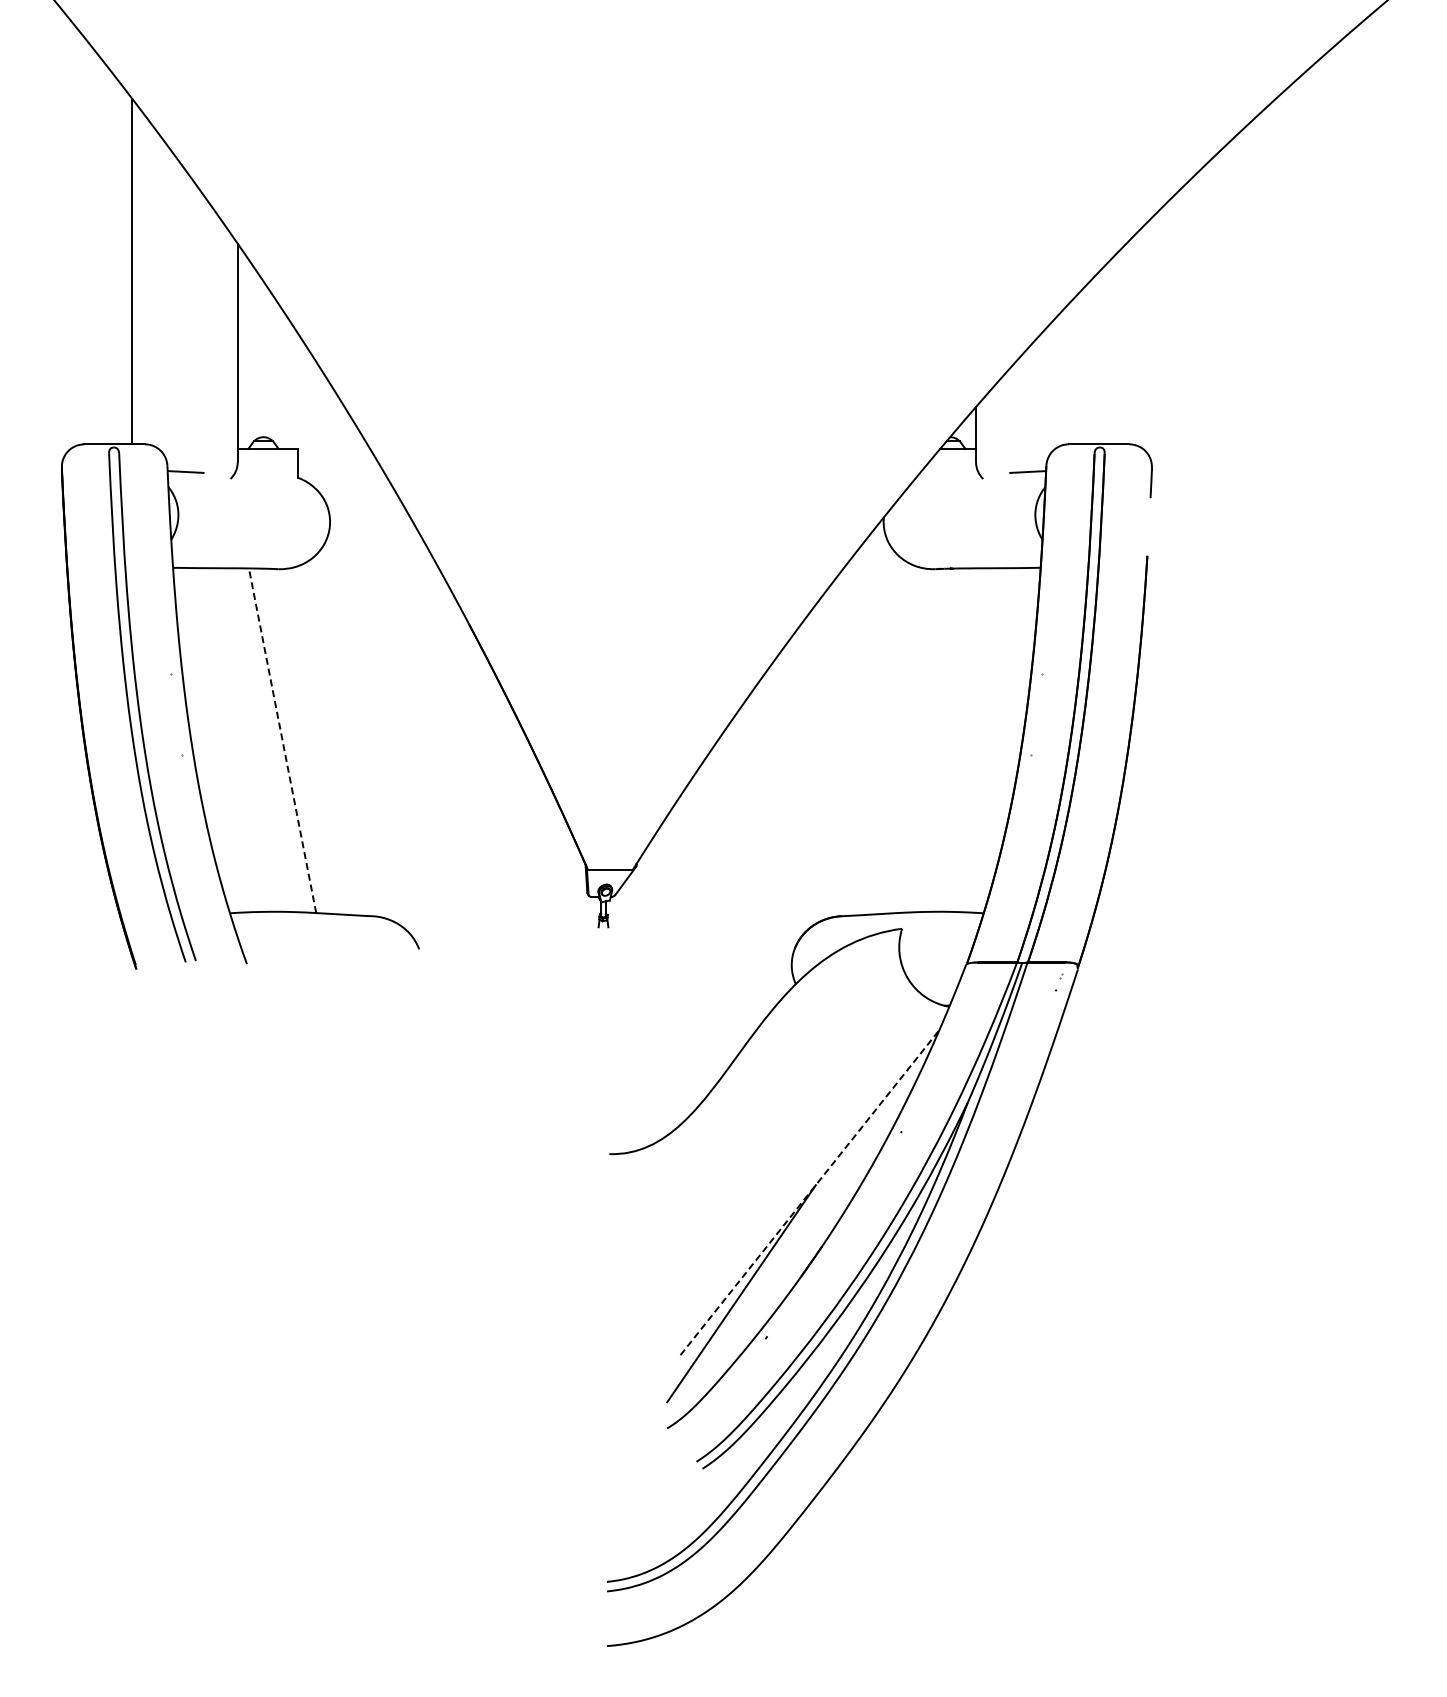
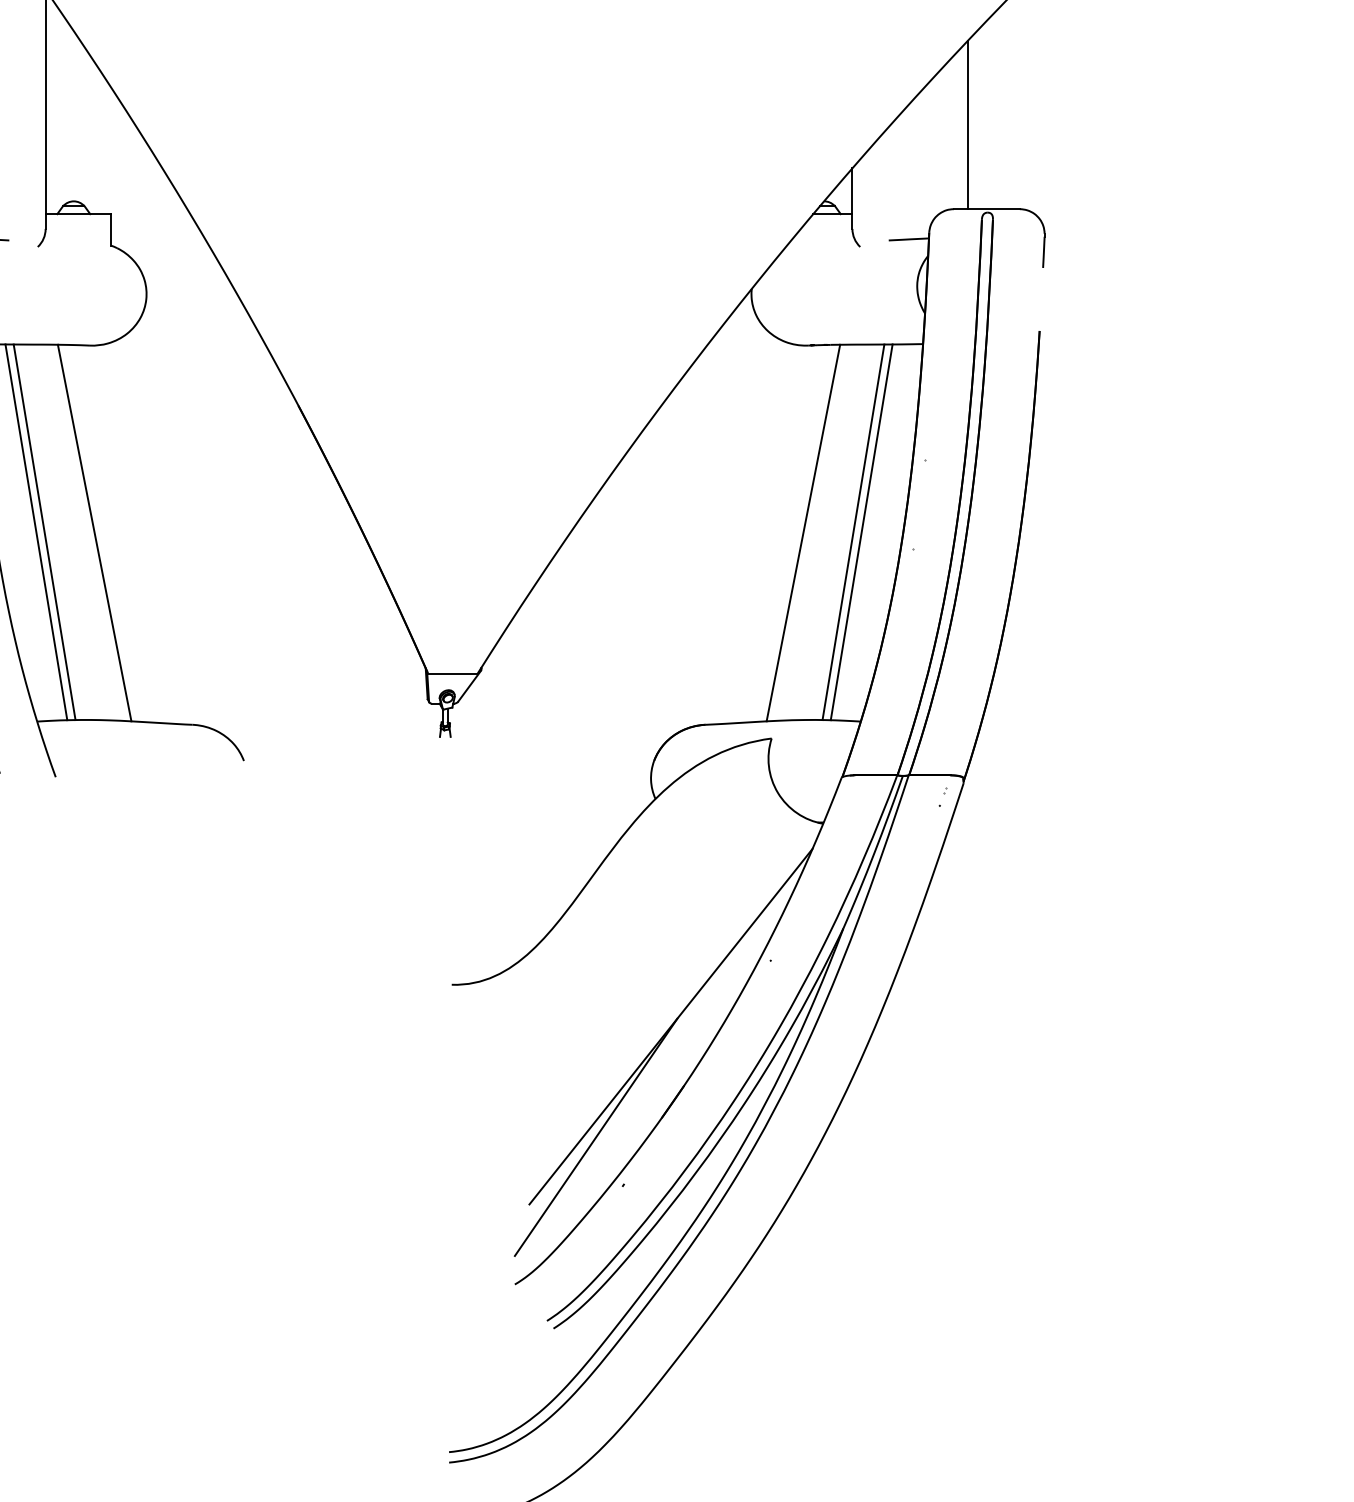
line: (1081, 367) -> (967, 125), added
line: (228, 739) -> (35, 531), added
line: (236, 739) -> (44, 531), added
line: (976, 739) -> (852, 531), added
line: (984, 739) -> (861, 531), added
line: (282, 740) -> (94, 532), dashed -> solid
line: (930, 740) -> (802, 532), added
line: (810, 1192) -> (671, 1026), dashed -> solid

